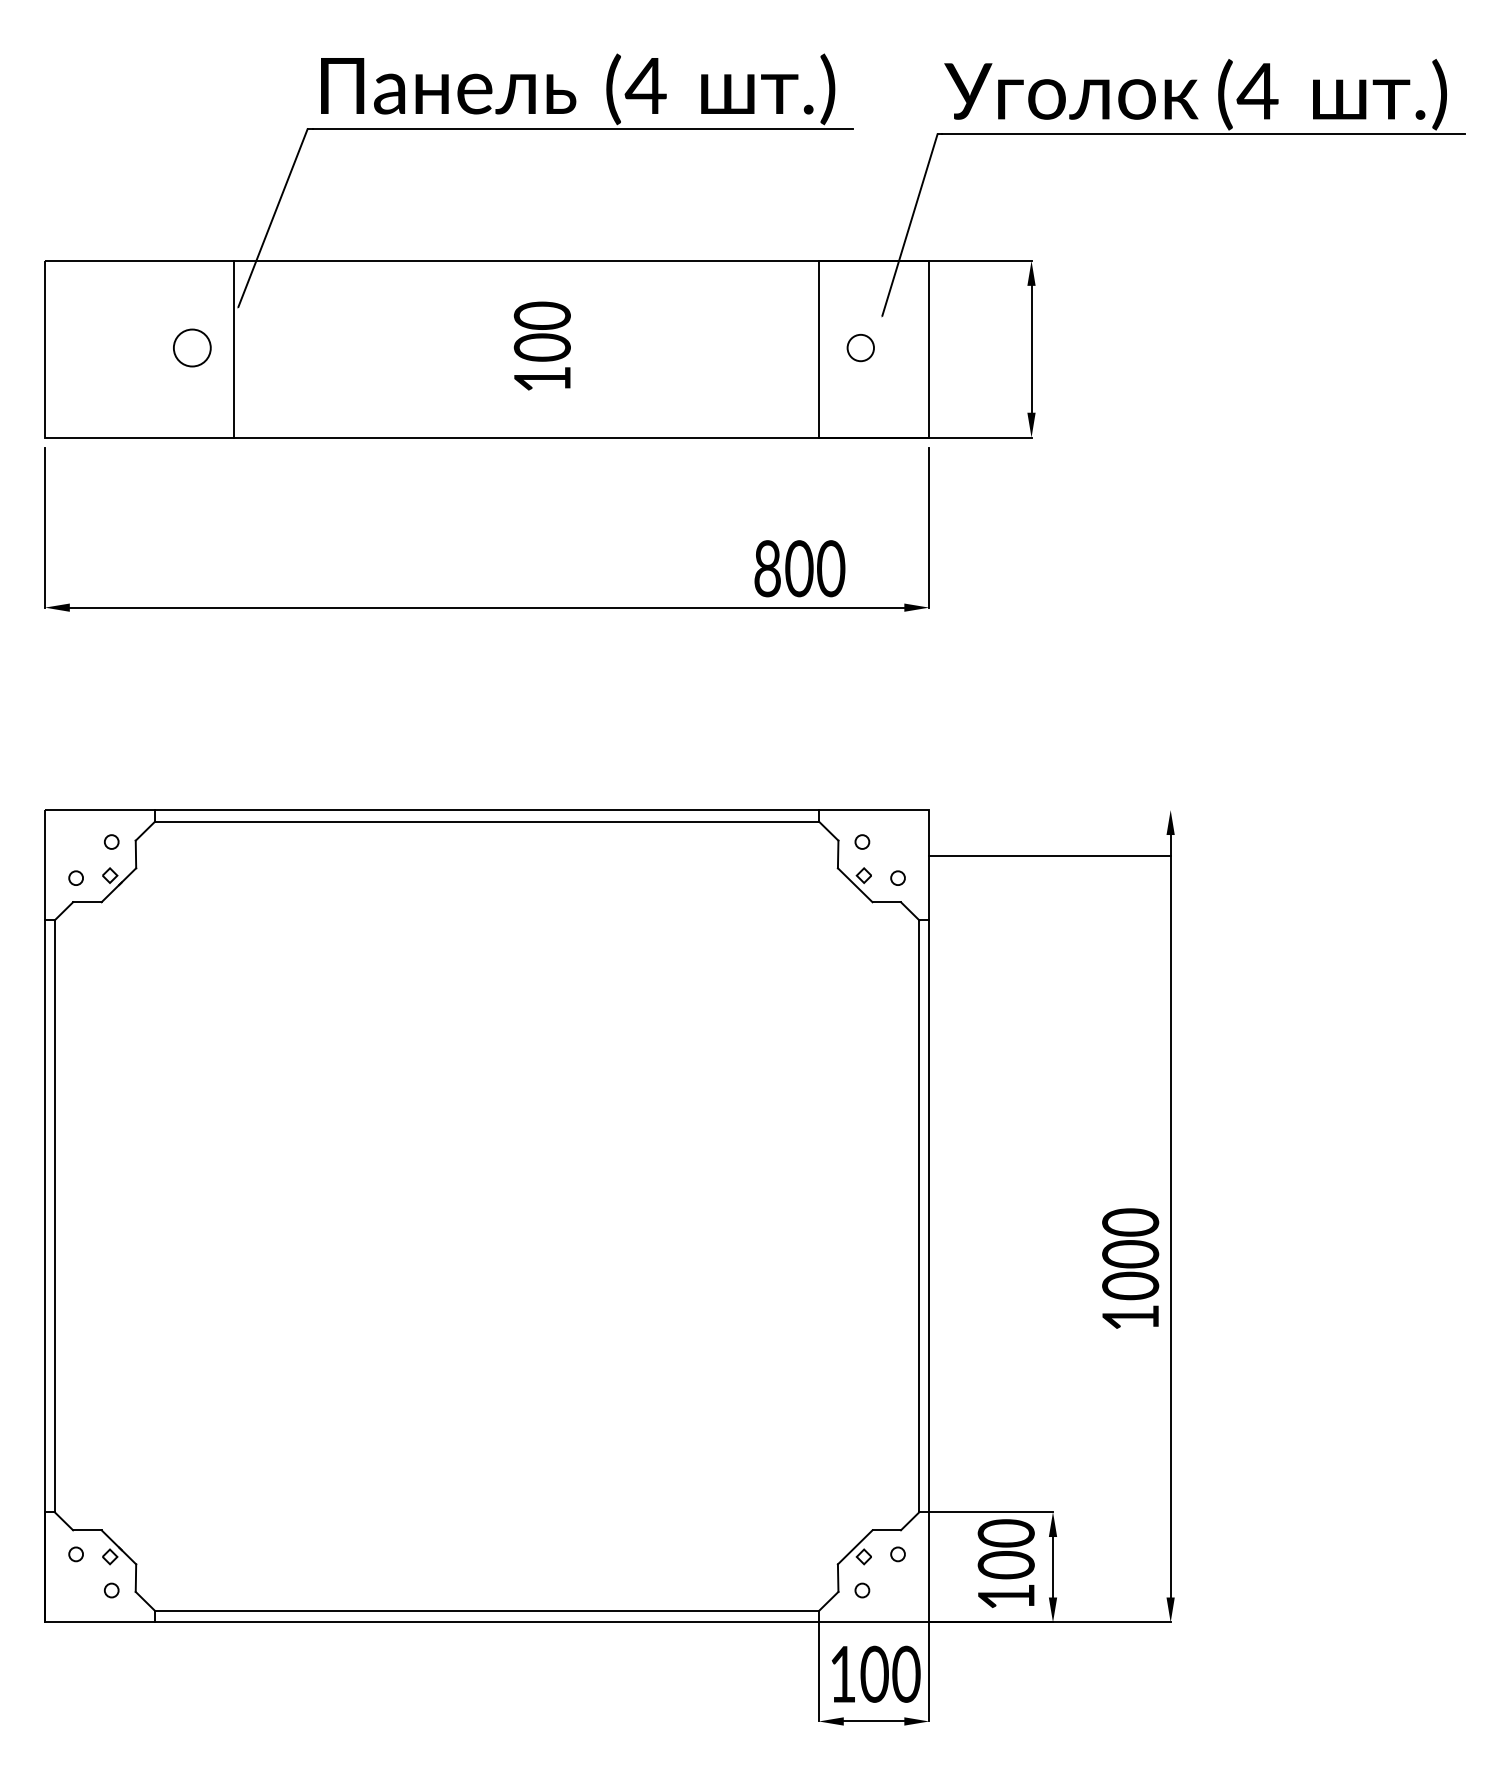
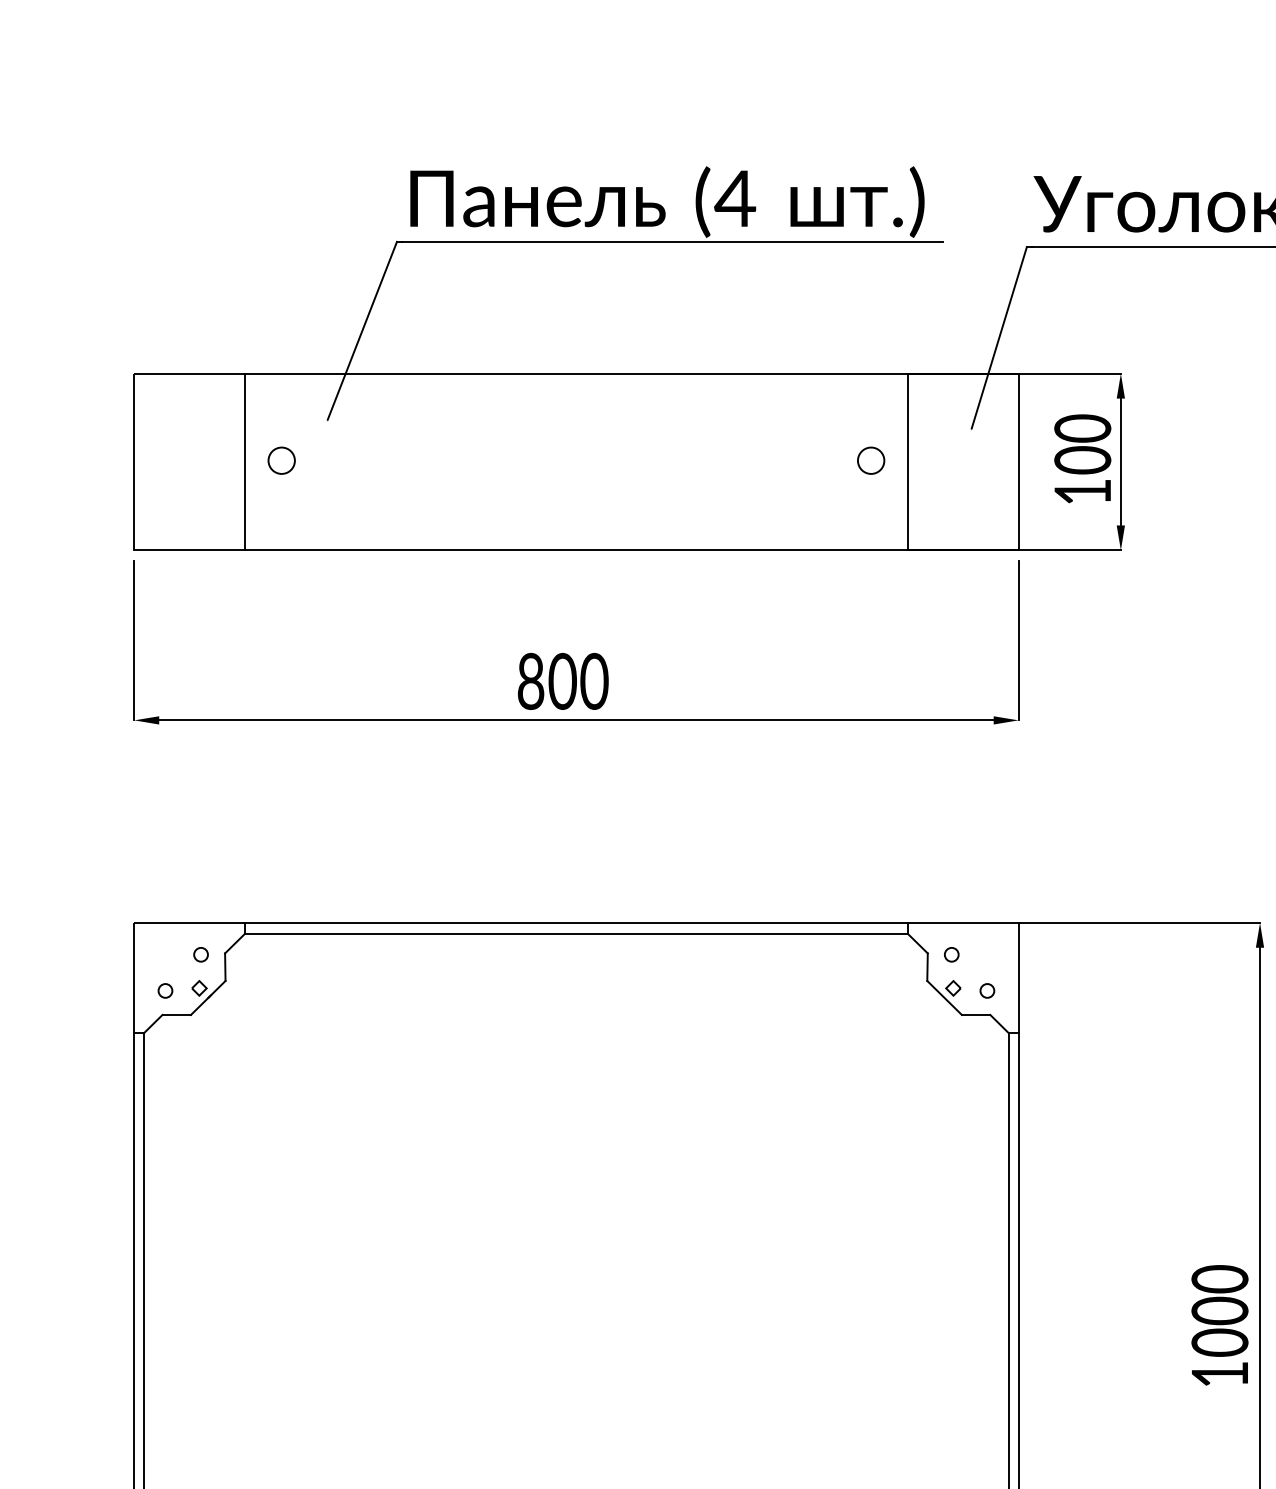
text: (541, 345) -> (1081, 458), moved
circle: (192, 347) -> (281, 460), size x0.71
circle: (860, 347) -> (870, 460), moved
line: (234, 348) -> (244, 461), moved
text: (799, 568) -> (562, 681), moved
line: (1049, 856) -> (1138, 923), moved
text: (1130, 1268) -> (1219, 1325), moved

